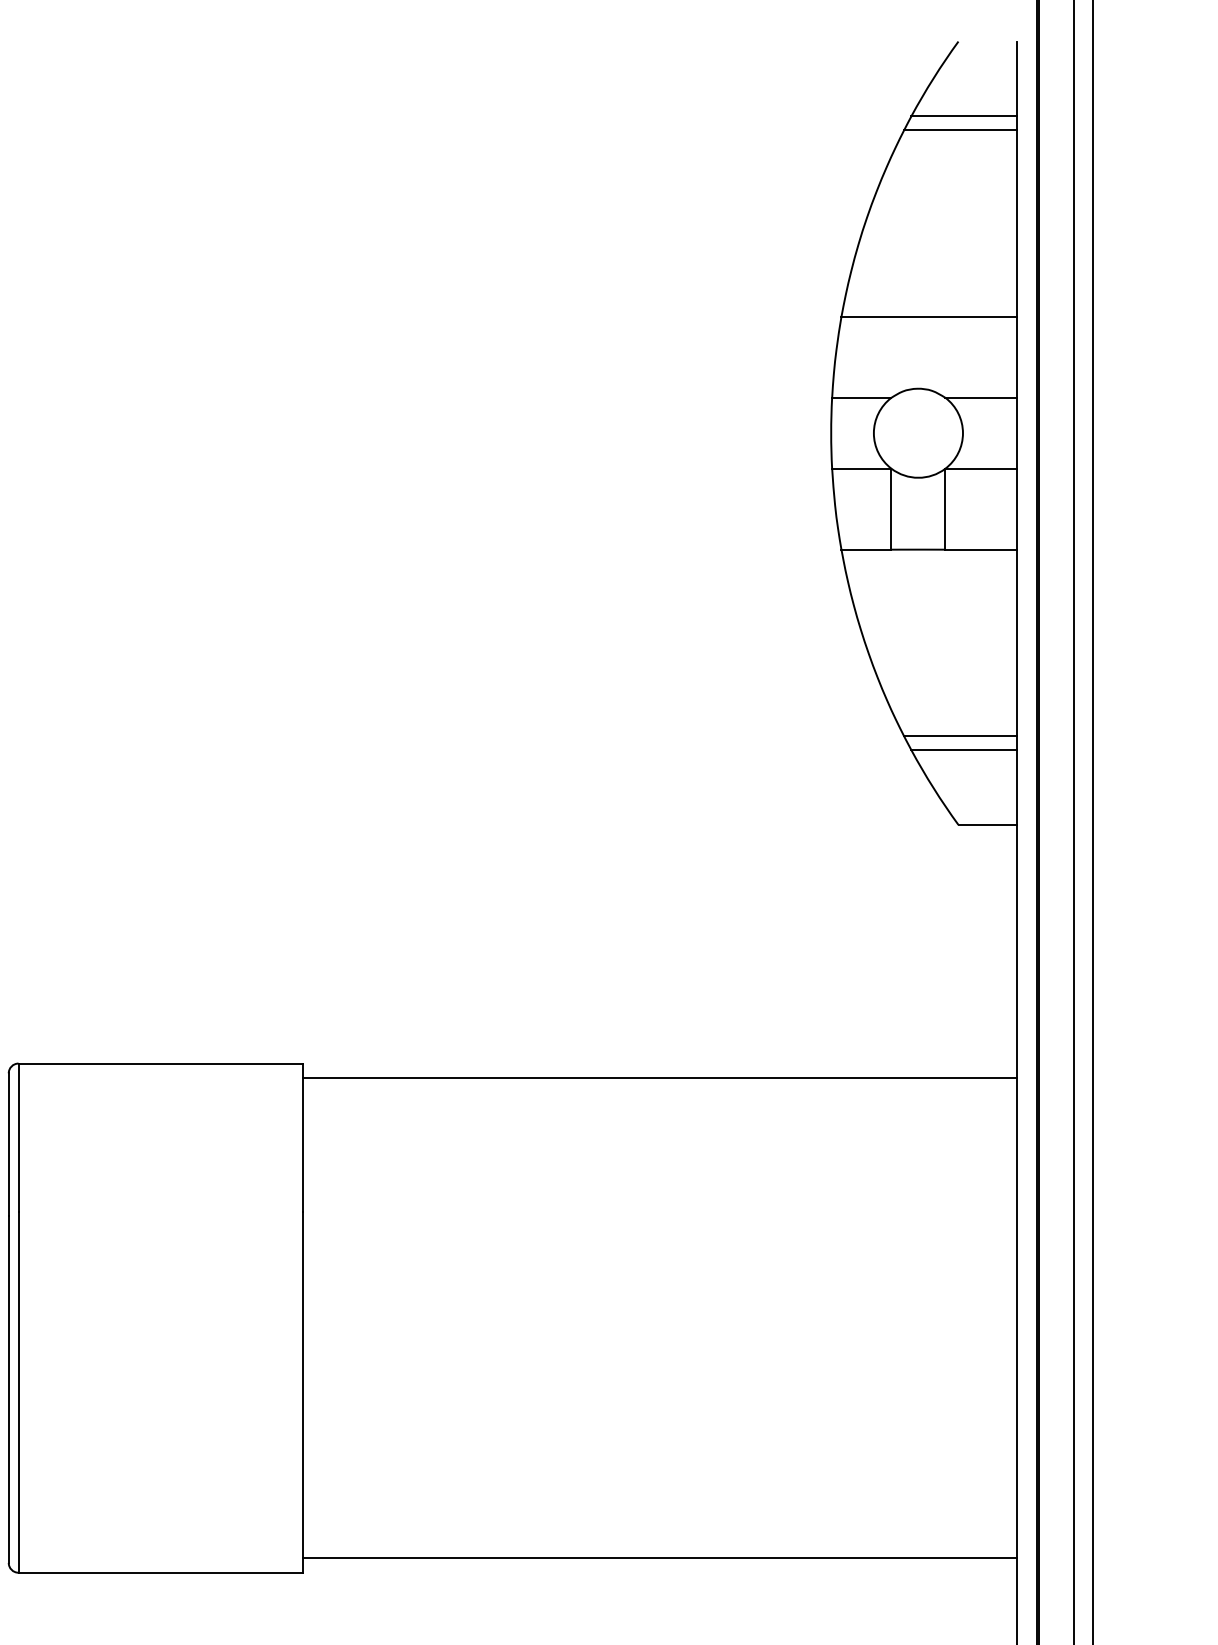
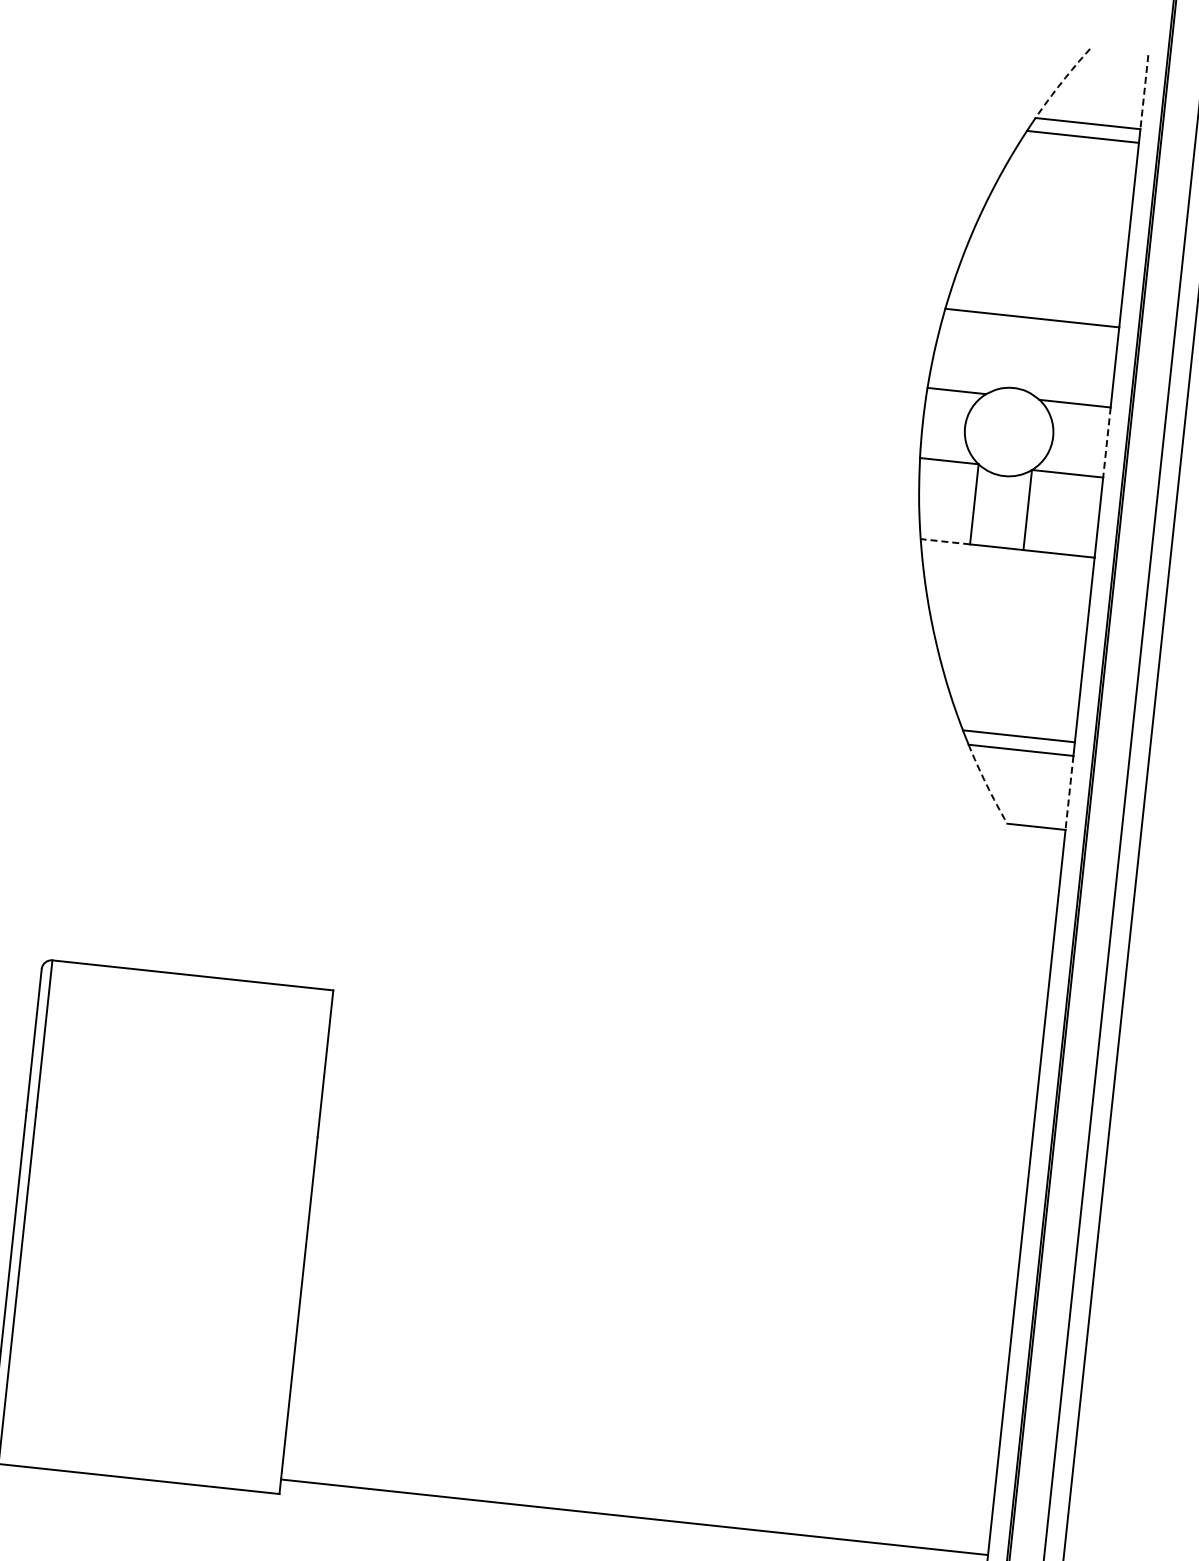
arc: (933, 78) -> (1061, 82), solid -> dashed
line: (1017, 79) -> (1144, 92), solid -> dashed
line: (1017, 433) -> (1107, 442), solid -> dashed
line: (866, 549) -> (945, 541), solid -> dashed
arc: (933, 788) -> (986, 785), solid -> dashed
line: (1017, 788) -> (1069, 793), solid -> dashed
line: (659, 1078) -> (684, 1042), removed

